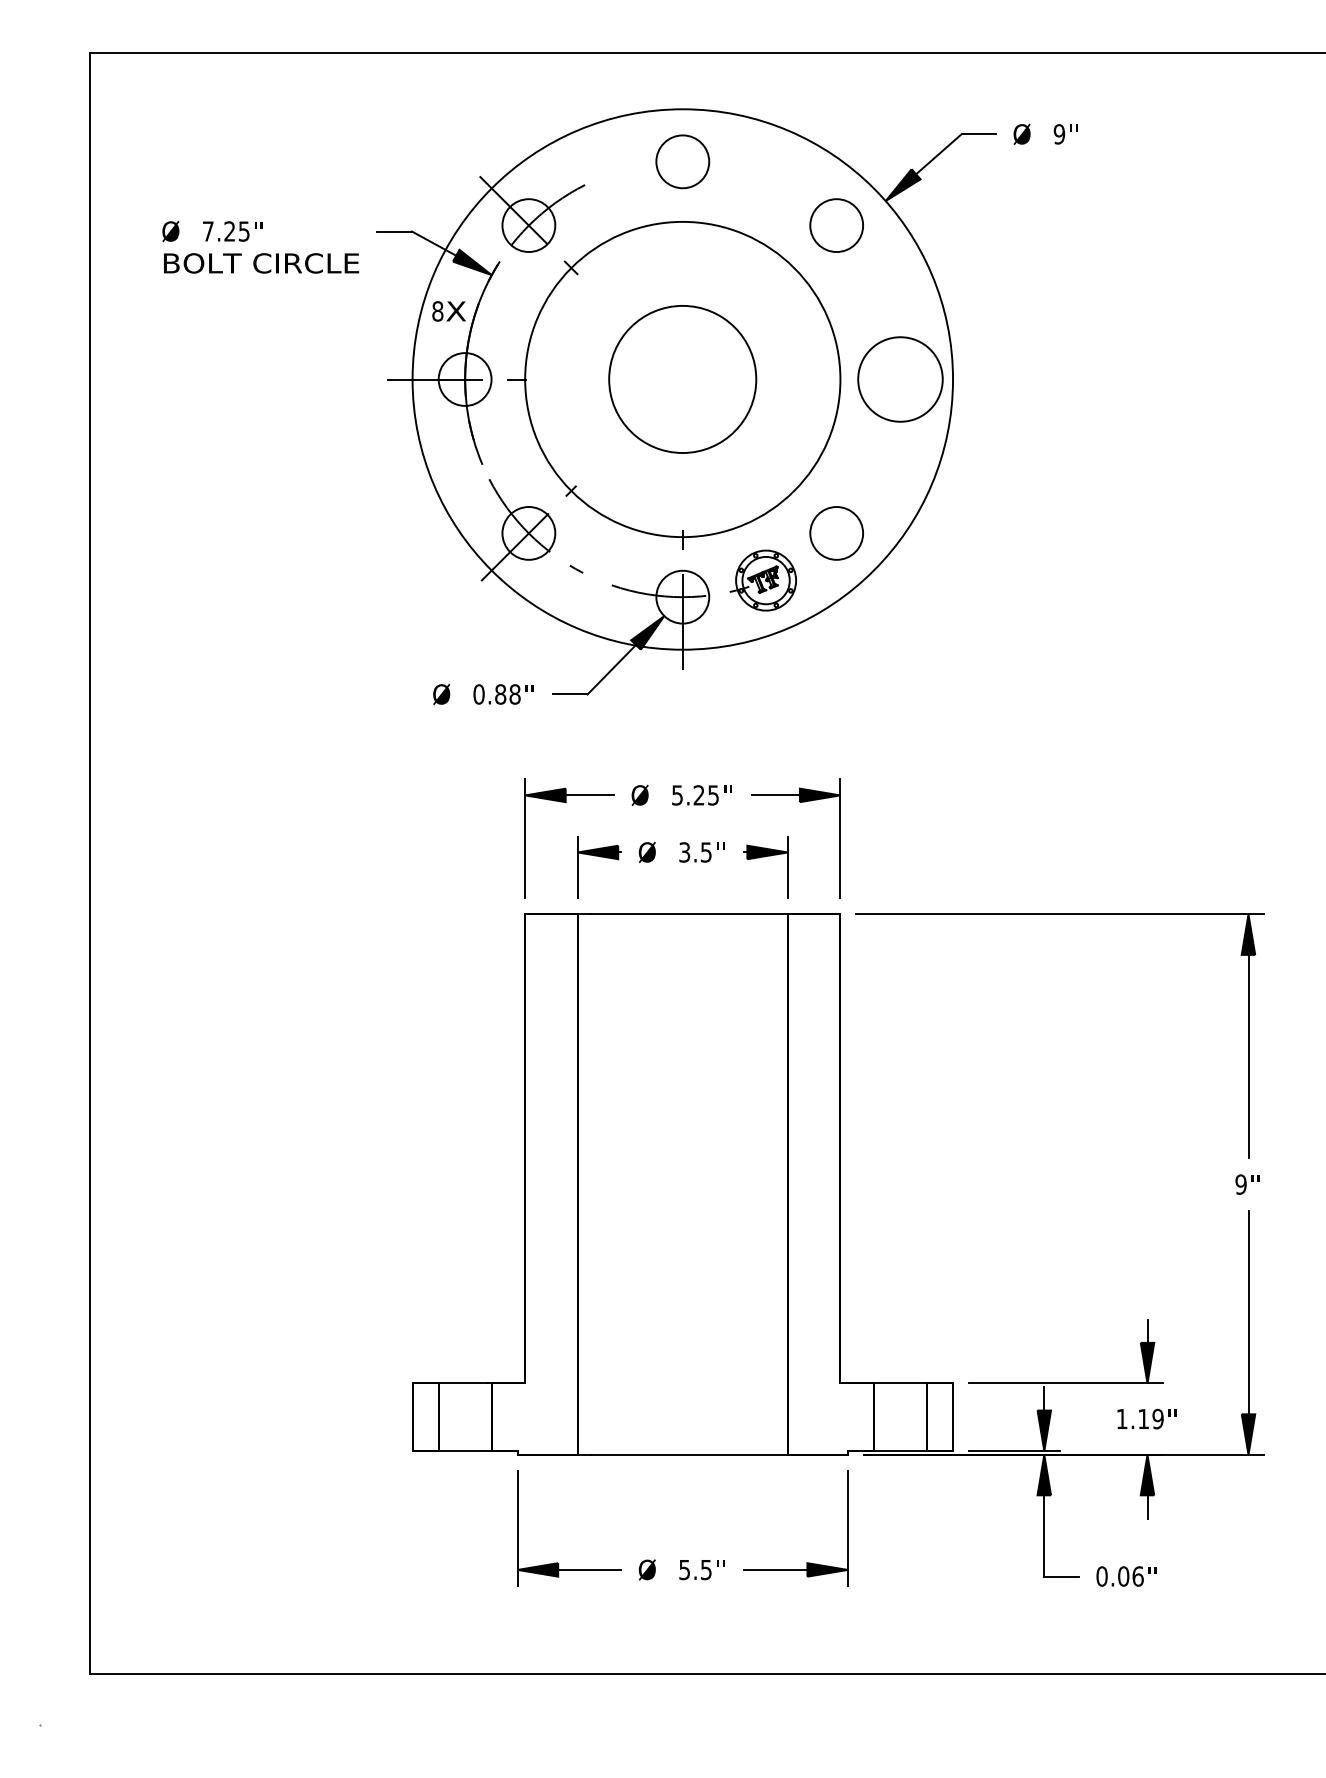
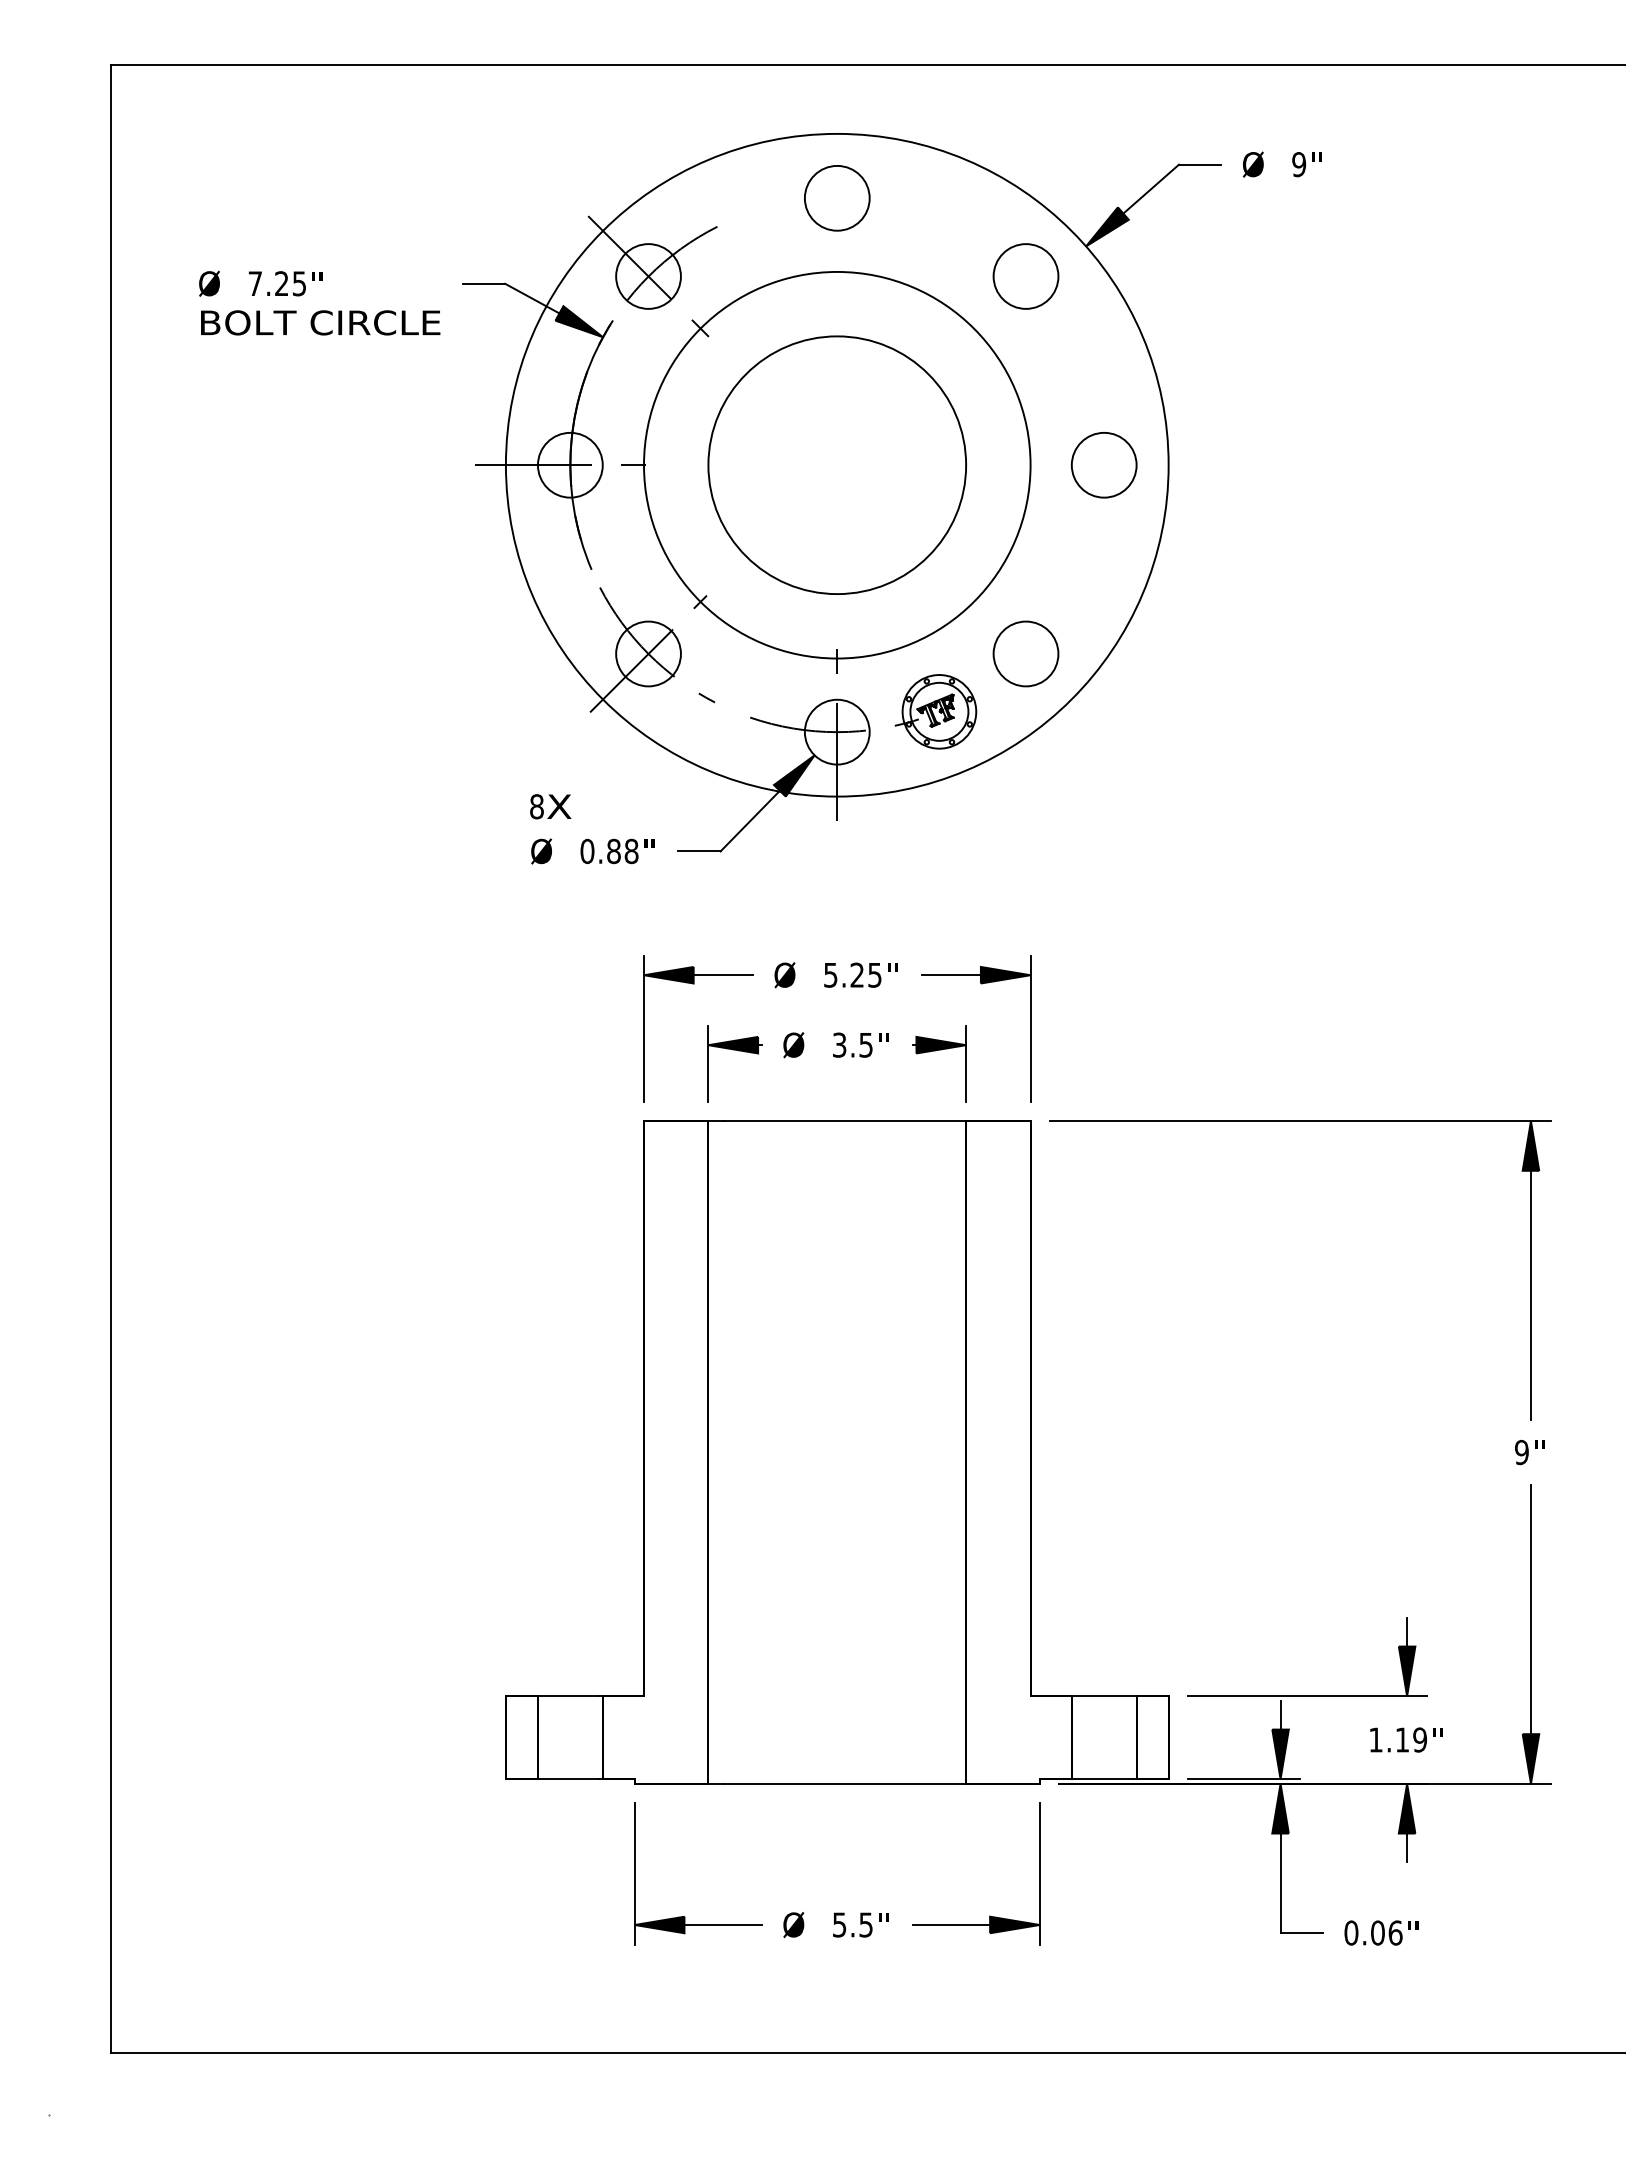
text: (448, 311) -> (550, 806), moved
circle: (682, 378) -> (836, 464), size x1.43
circle: (899, 378) -> (1103, 464), size x0.62

